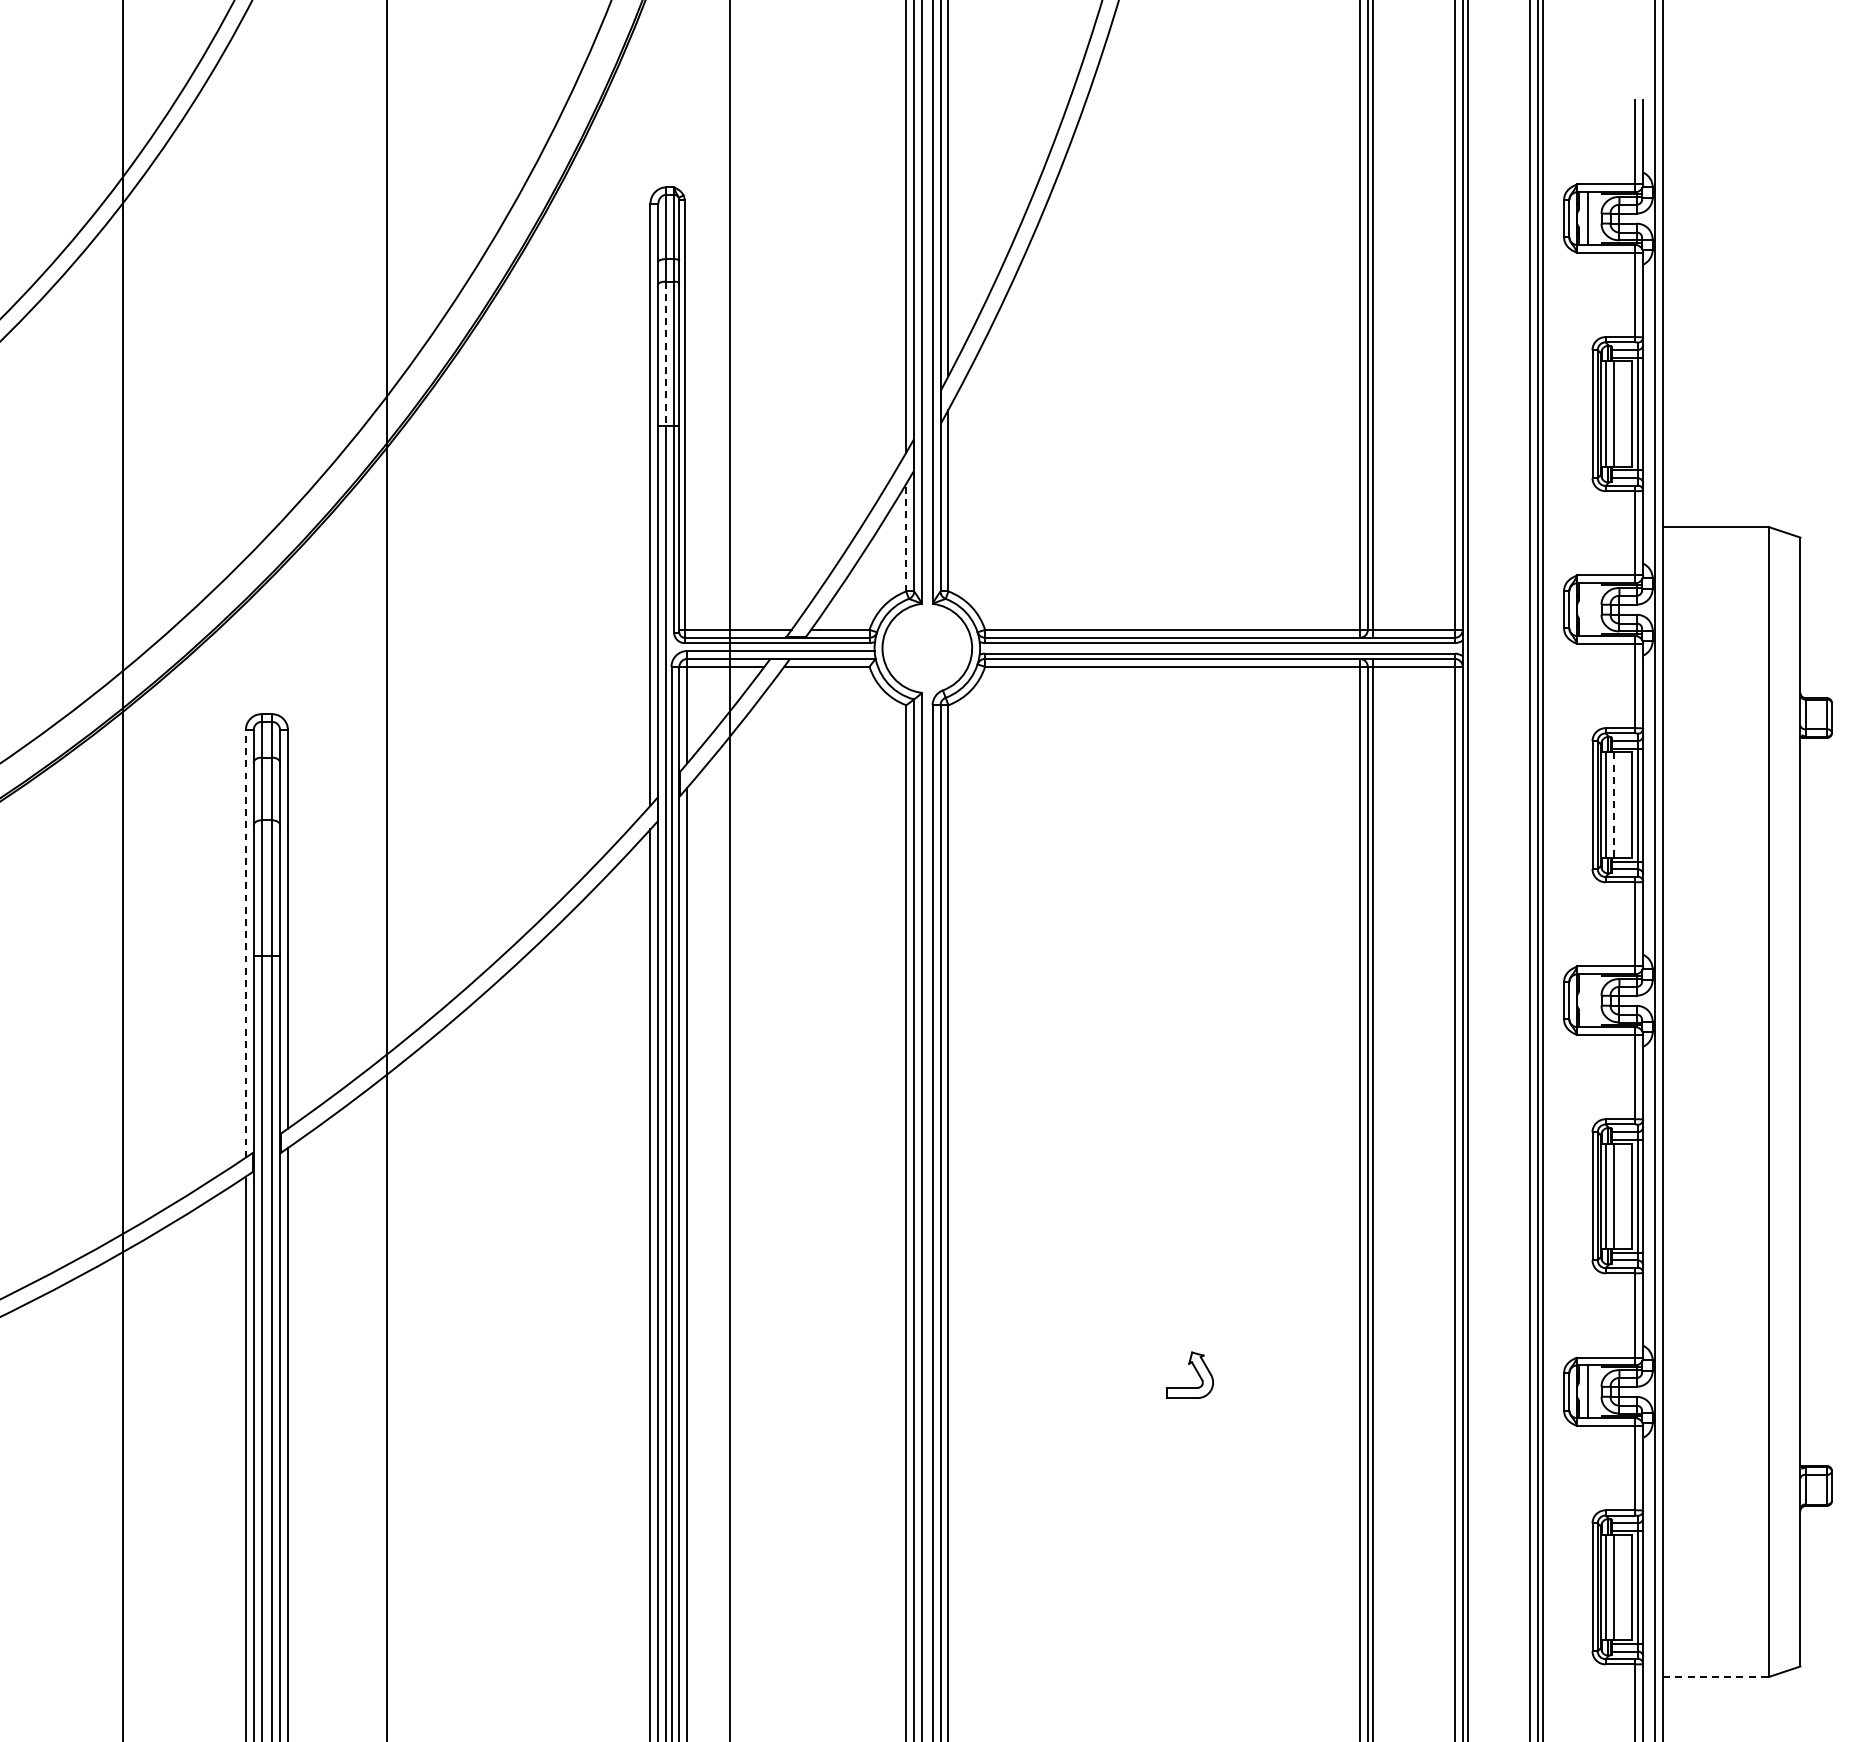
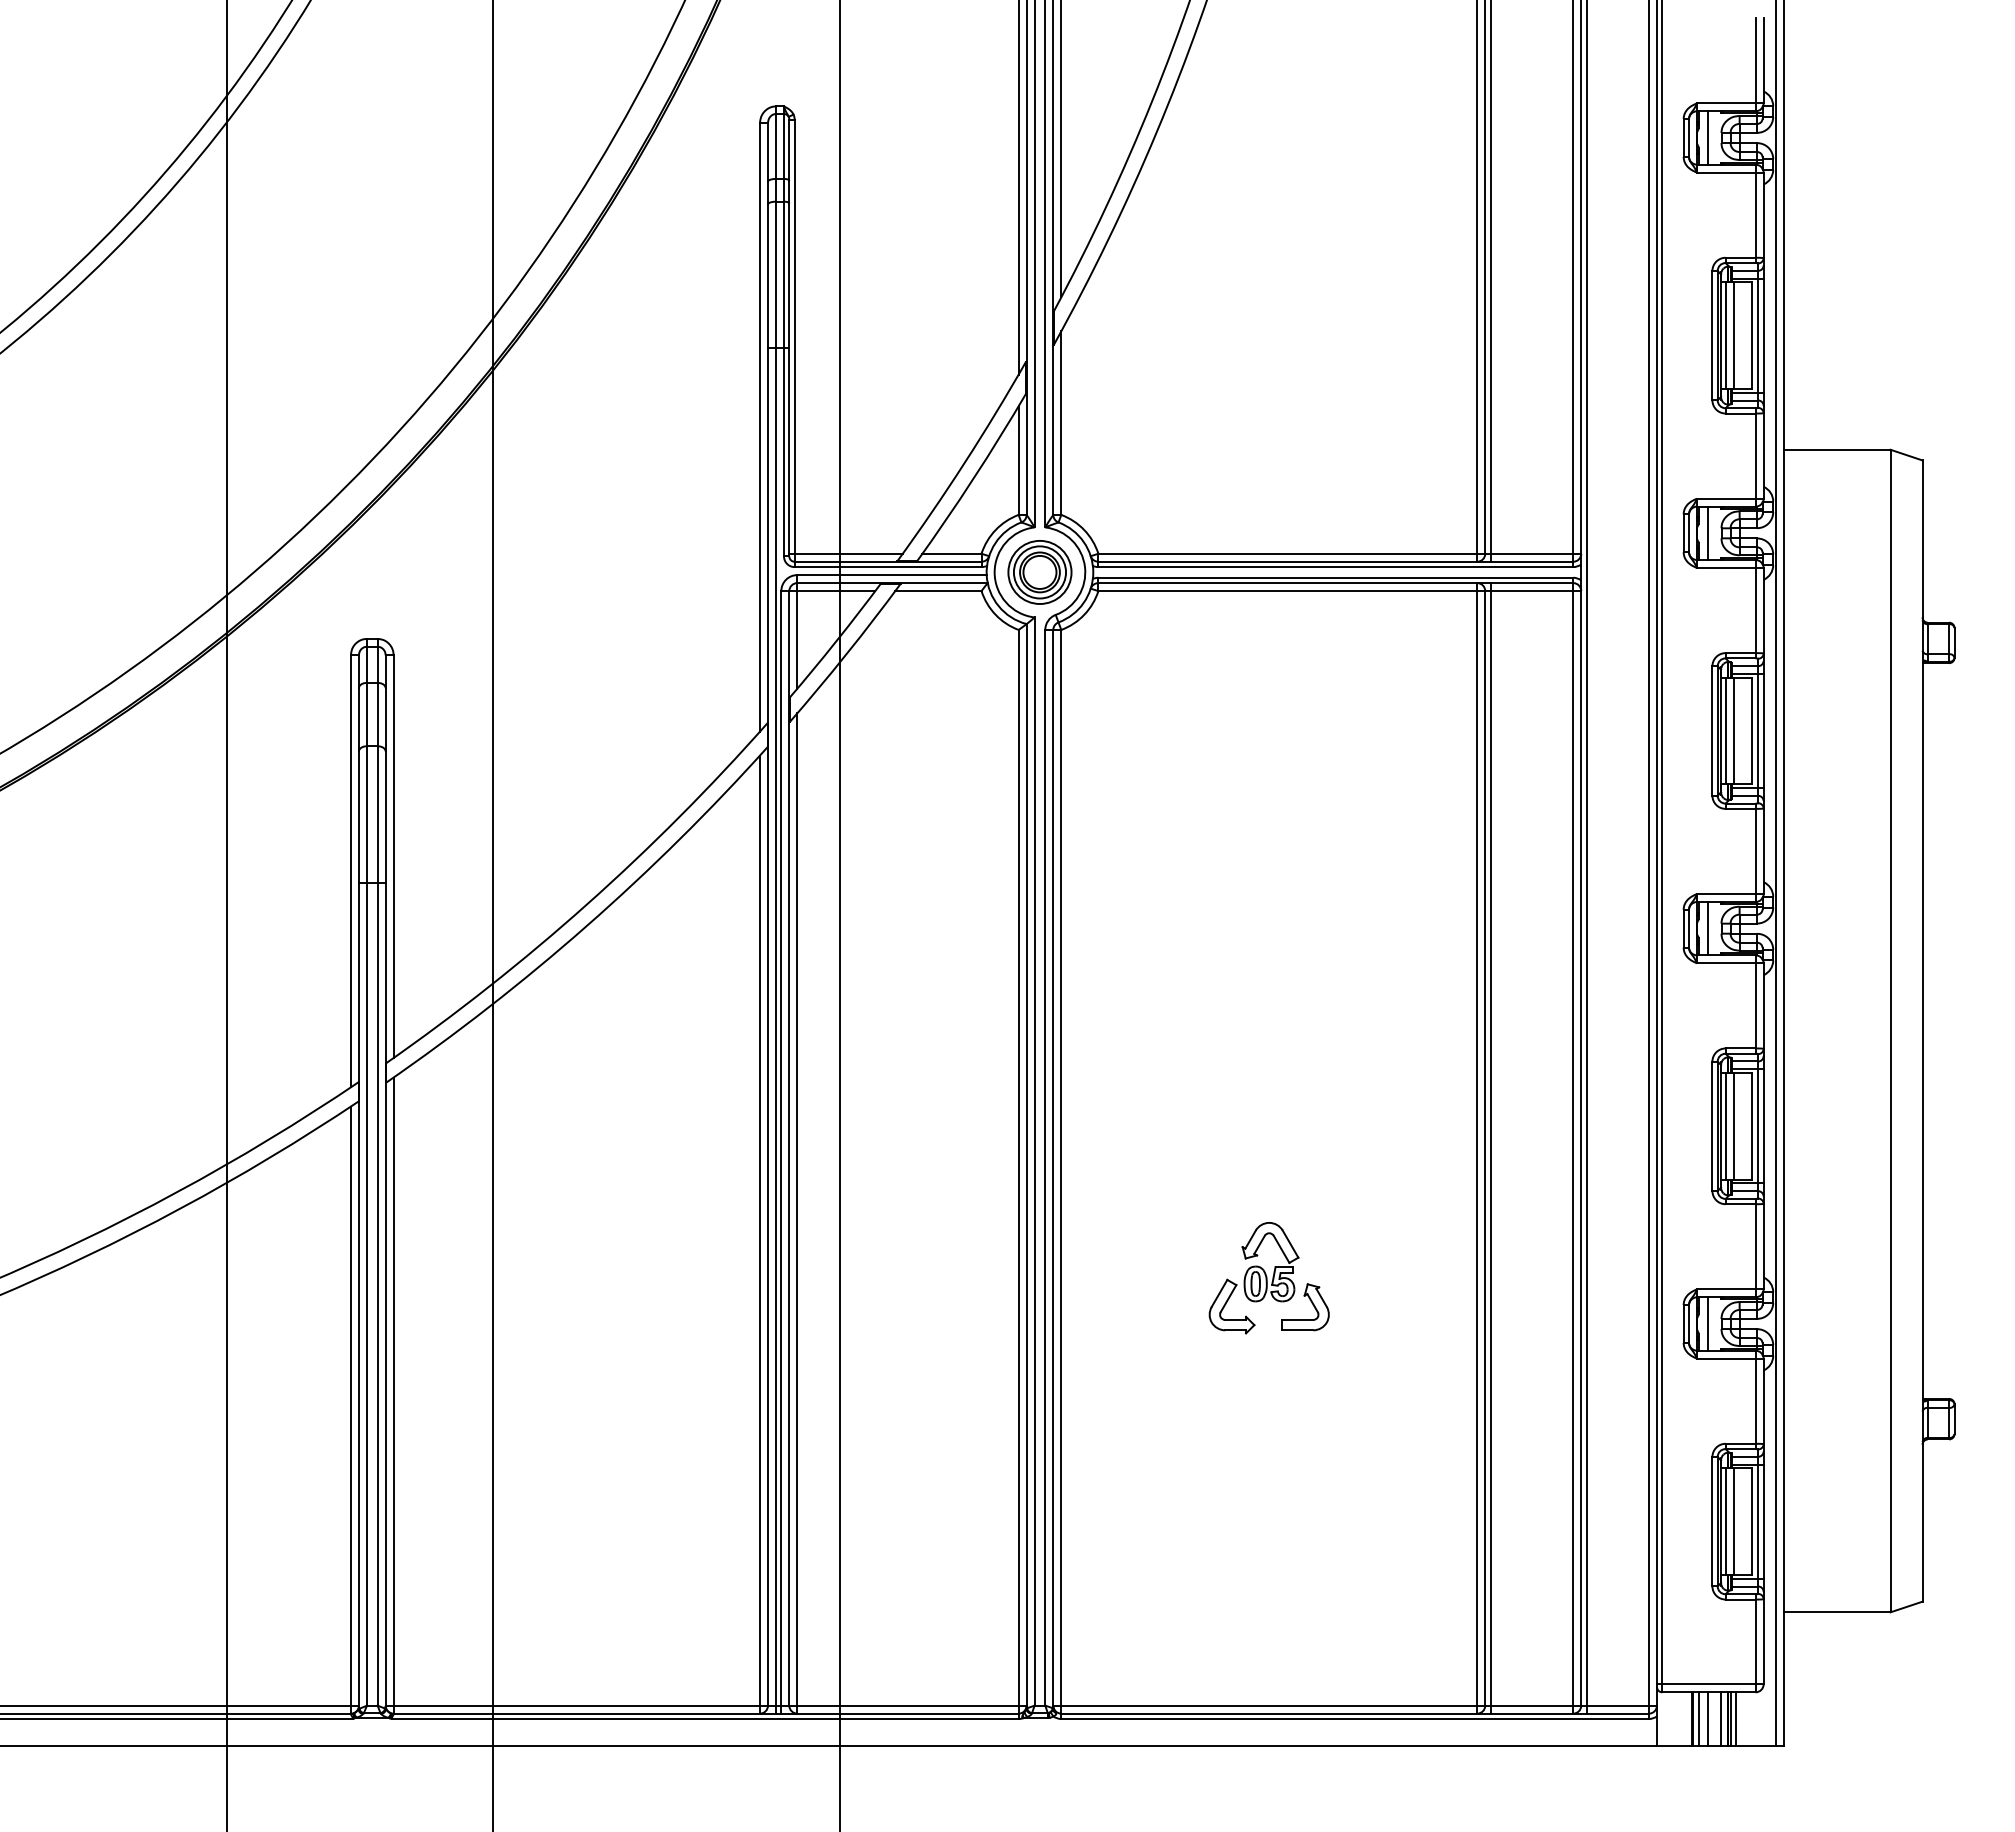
line: (666, 353) -> (776, 274), dashed -> solid
line: (906, 537) -> (1018, 460), dashed -> solid
line: (1587, 609) -> (1707, 533), added
part: (926, 648) -> (1039, 572), added
line: (1613, 805) -> (1733, 731), dashed -> solid
line: (245, 943) -> (350, 870), dashed -> solid
line: (1587, 1000) -> (1707, 928), added
part: (1138, 1346) -> (1253, 1278), added
line: (1716, 1677) -> (1837, 1612), dashed -> solid

